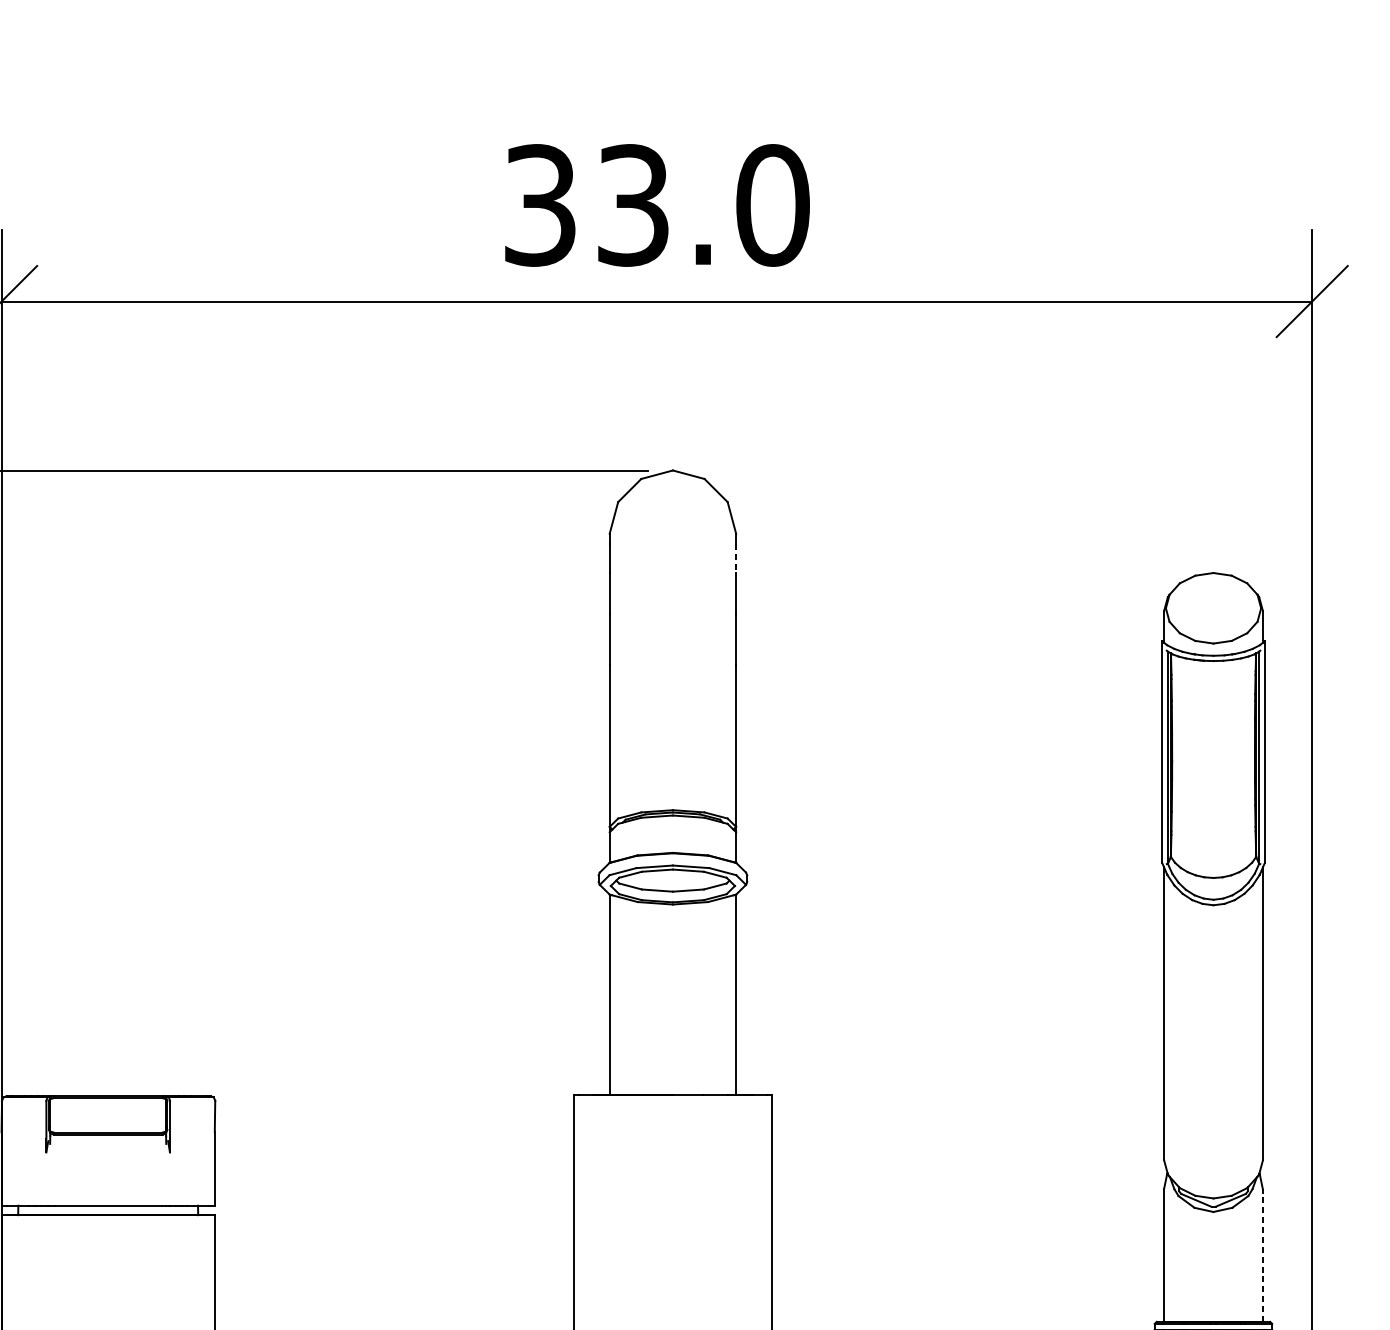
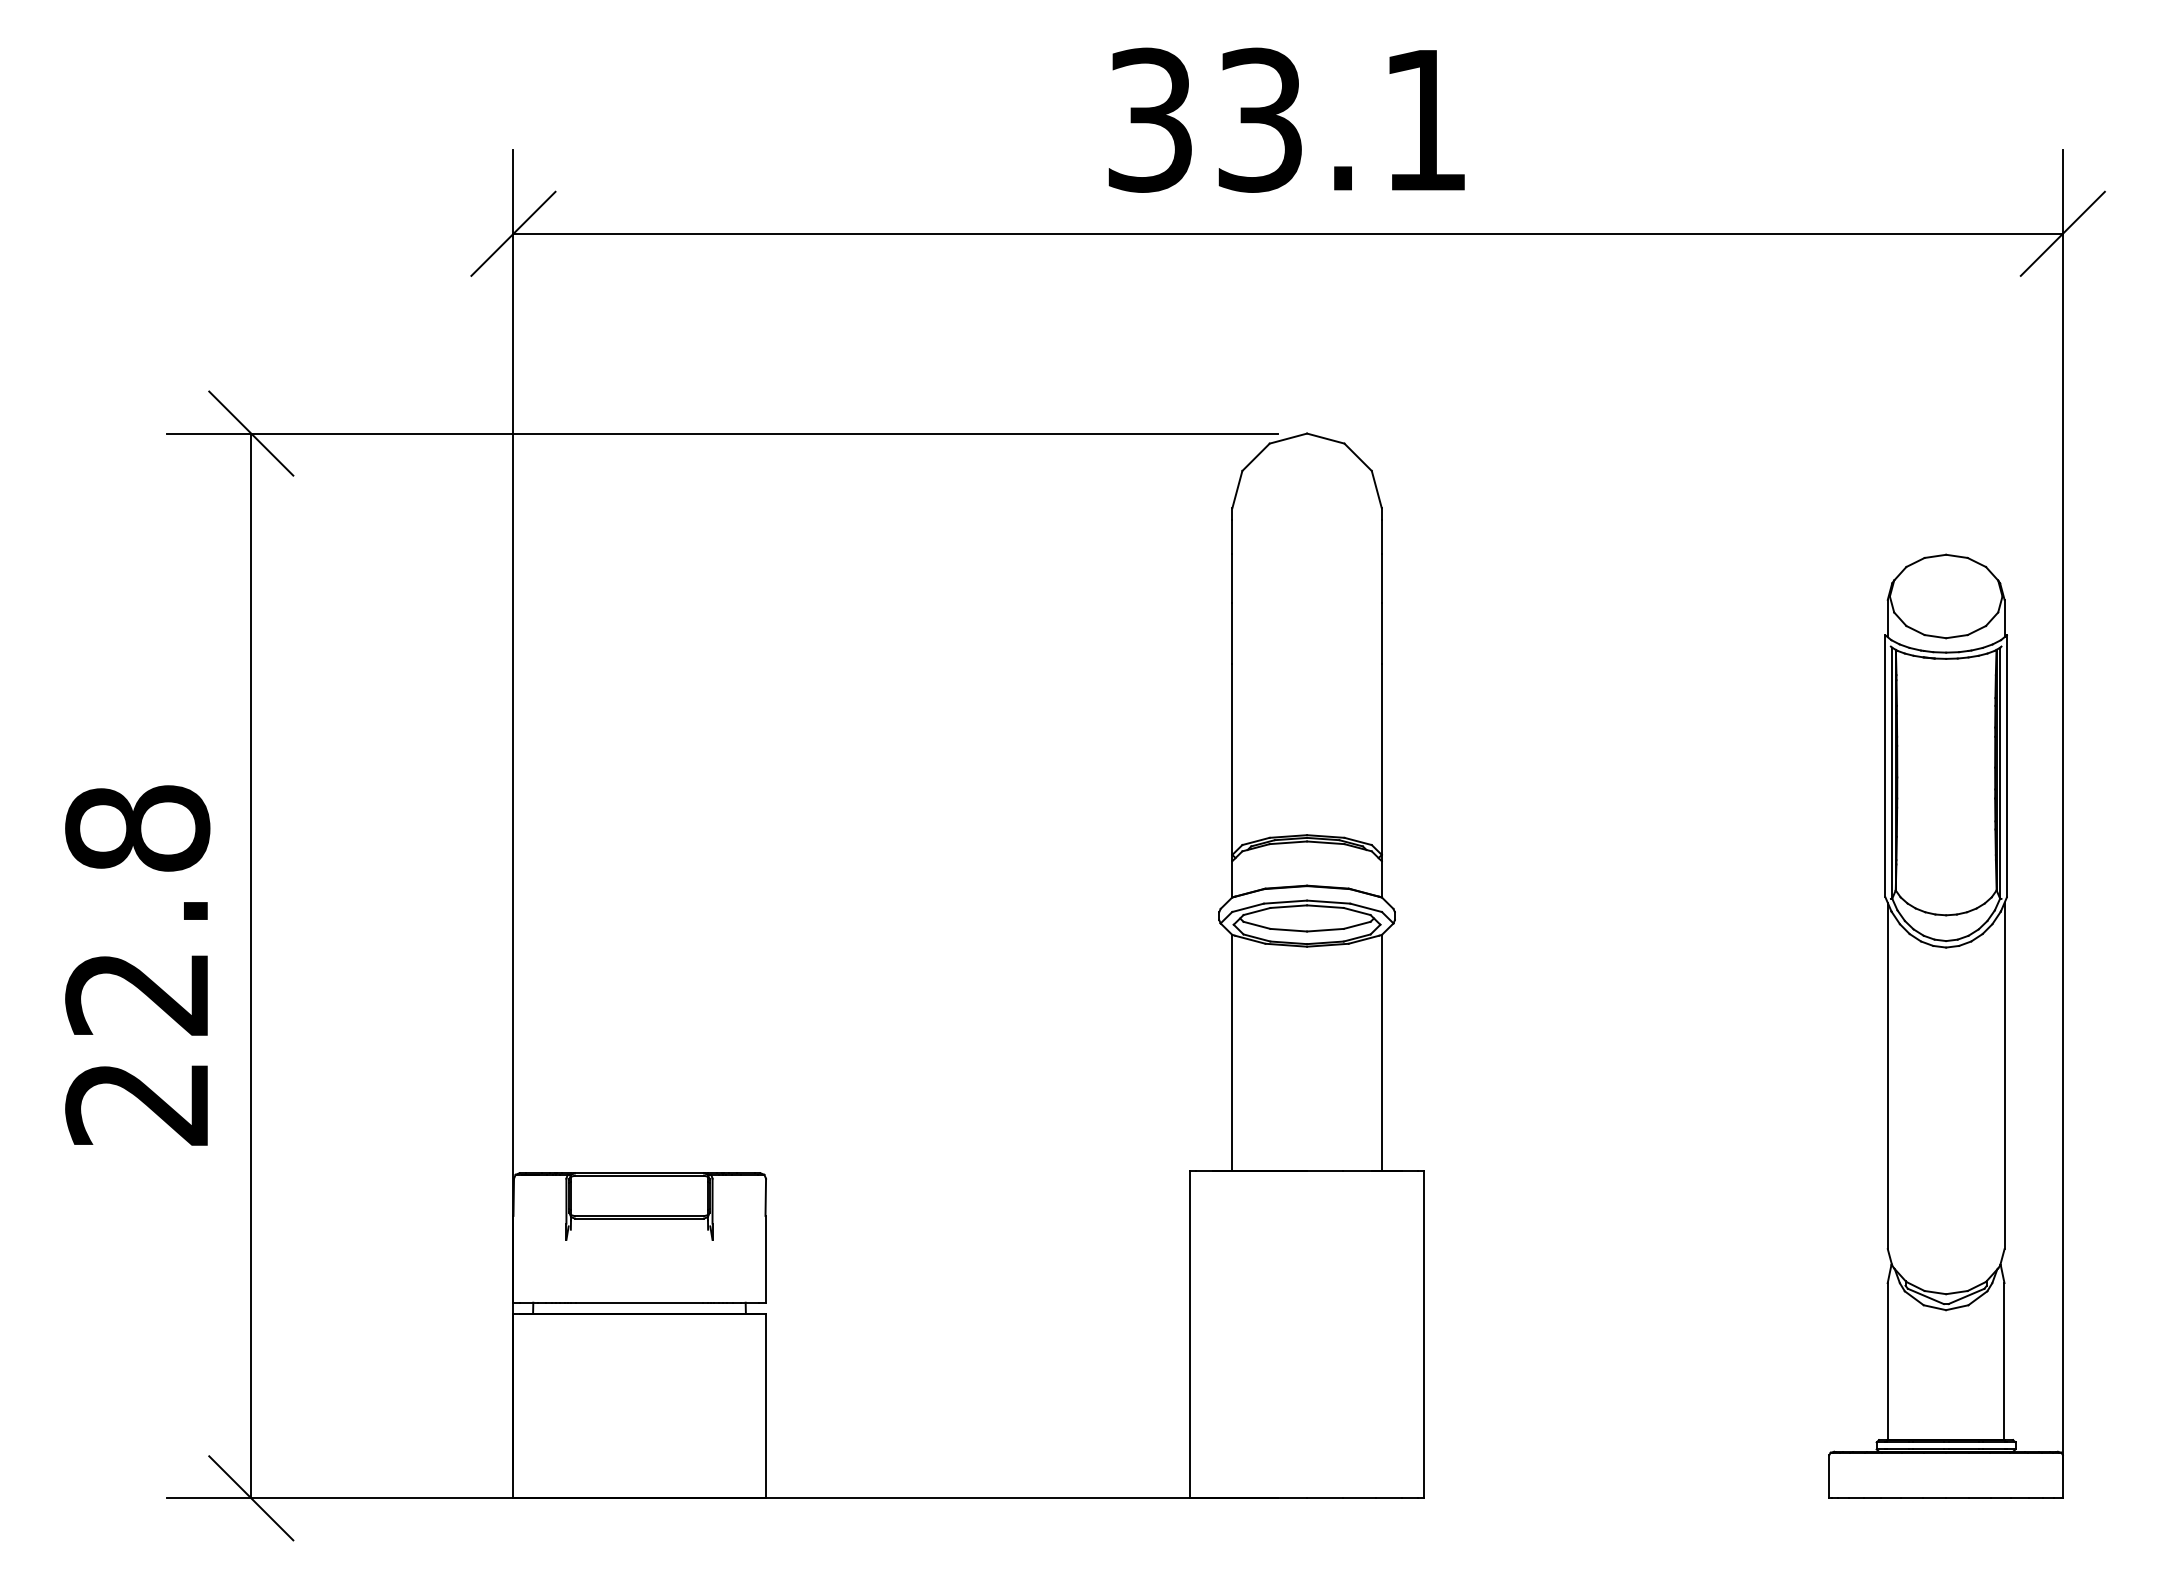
text: (773, 204) -> (1425, 119), 33.0 -> 33.1
line: (735, 558) -> (1381, 537), dashed -> solid
line: (1262, 1255) -> (2004, 1361), dashed -> solid

